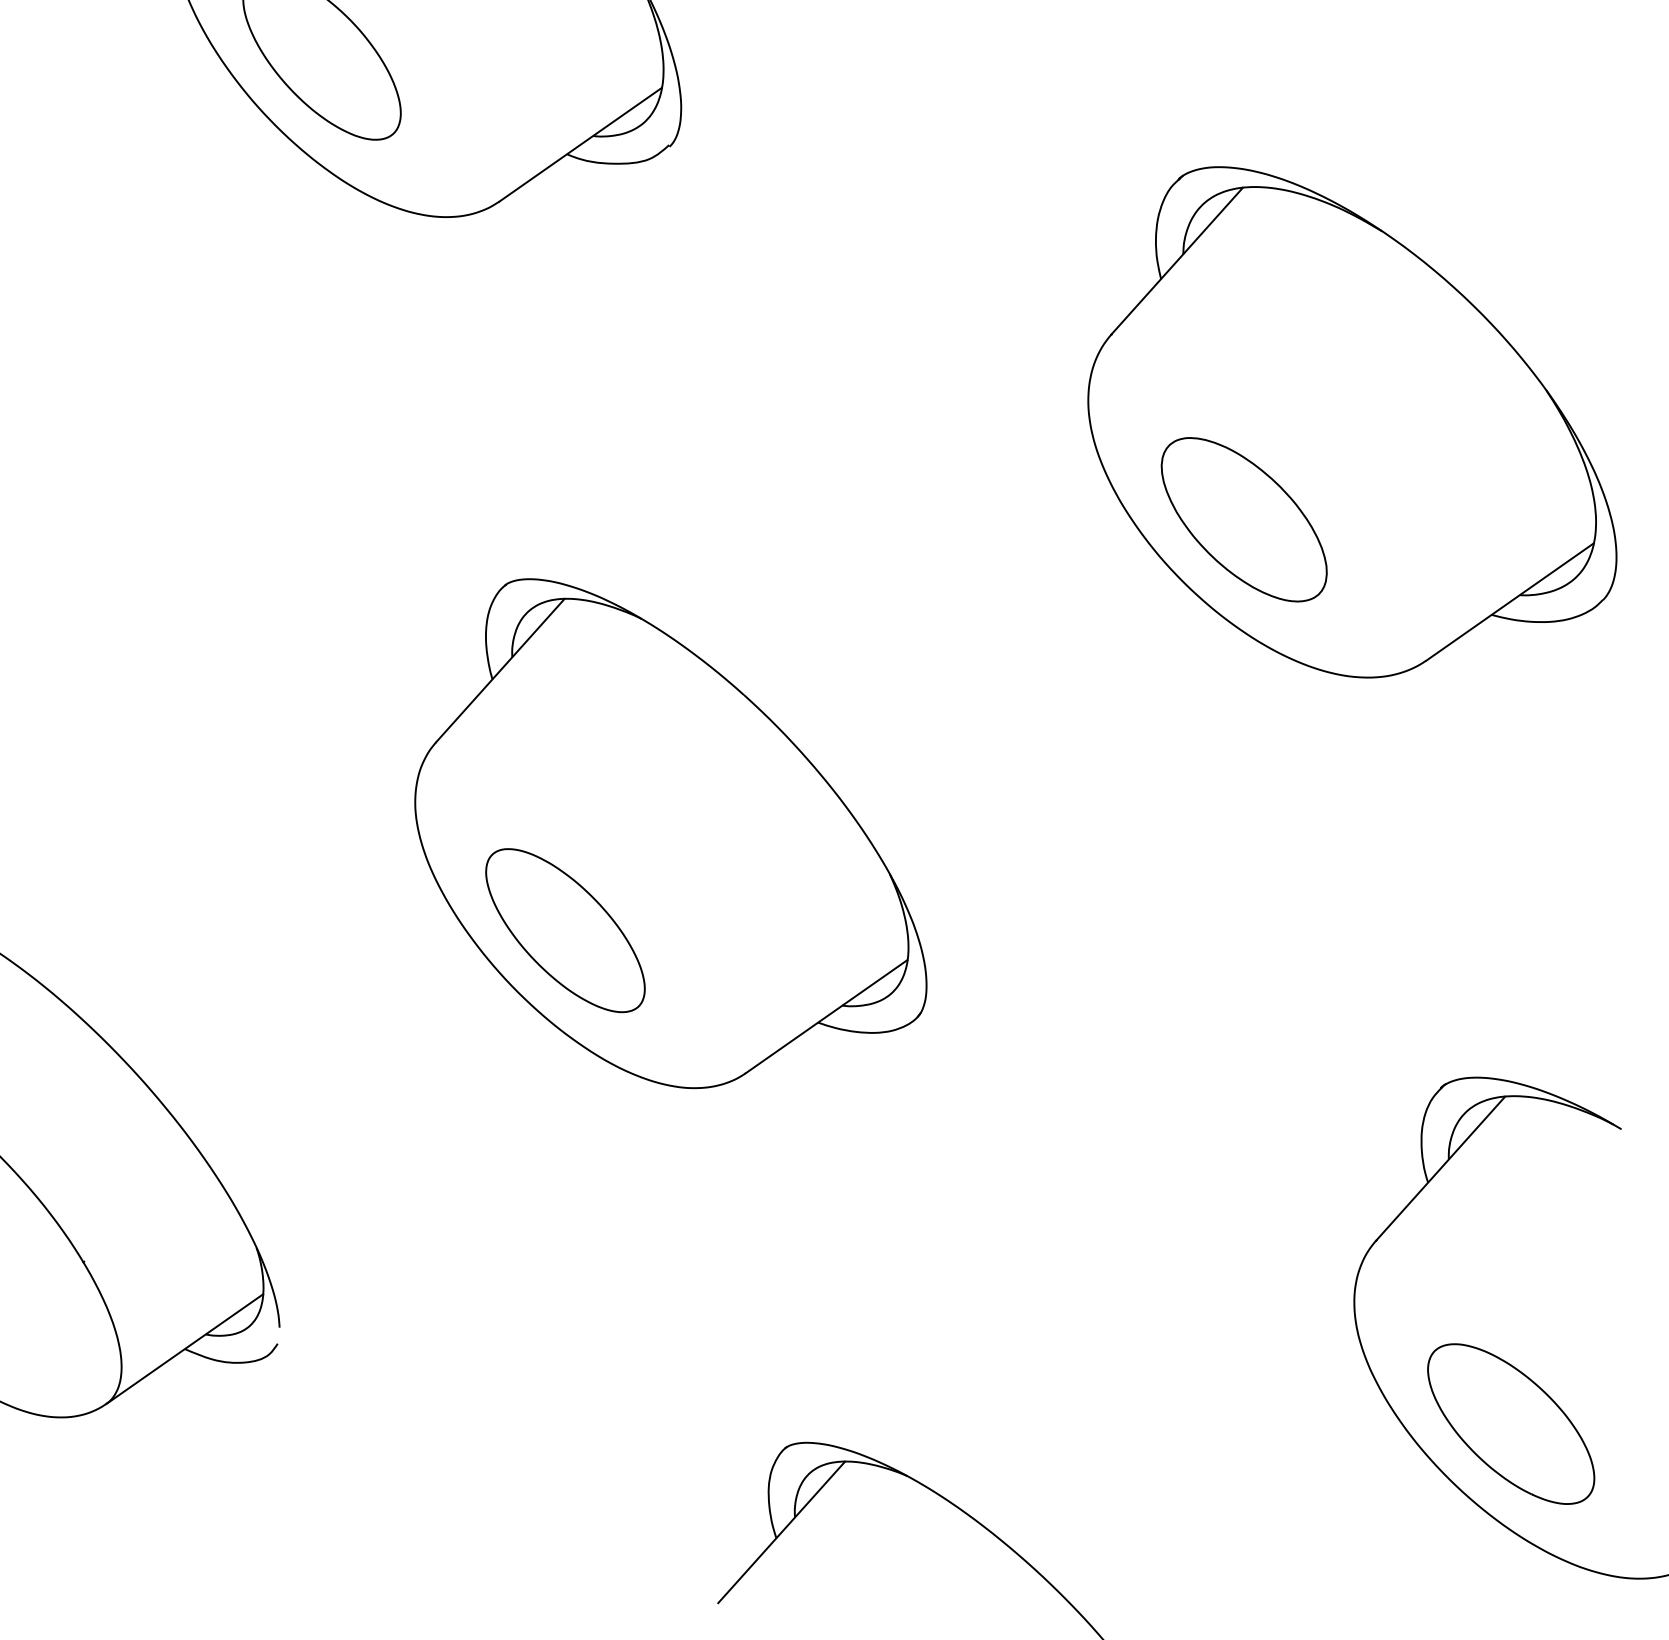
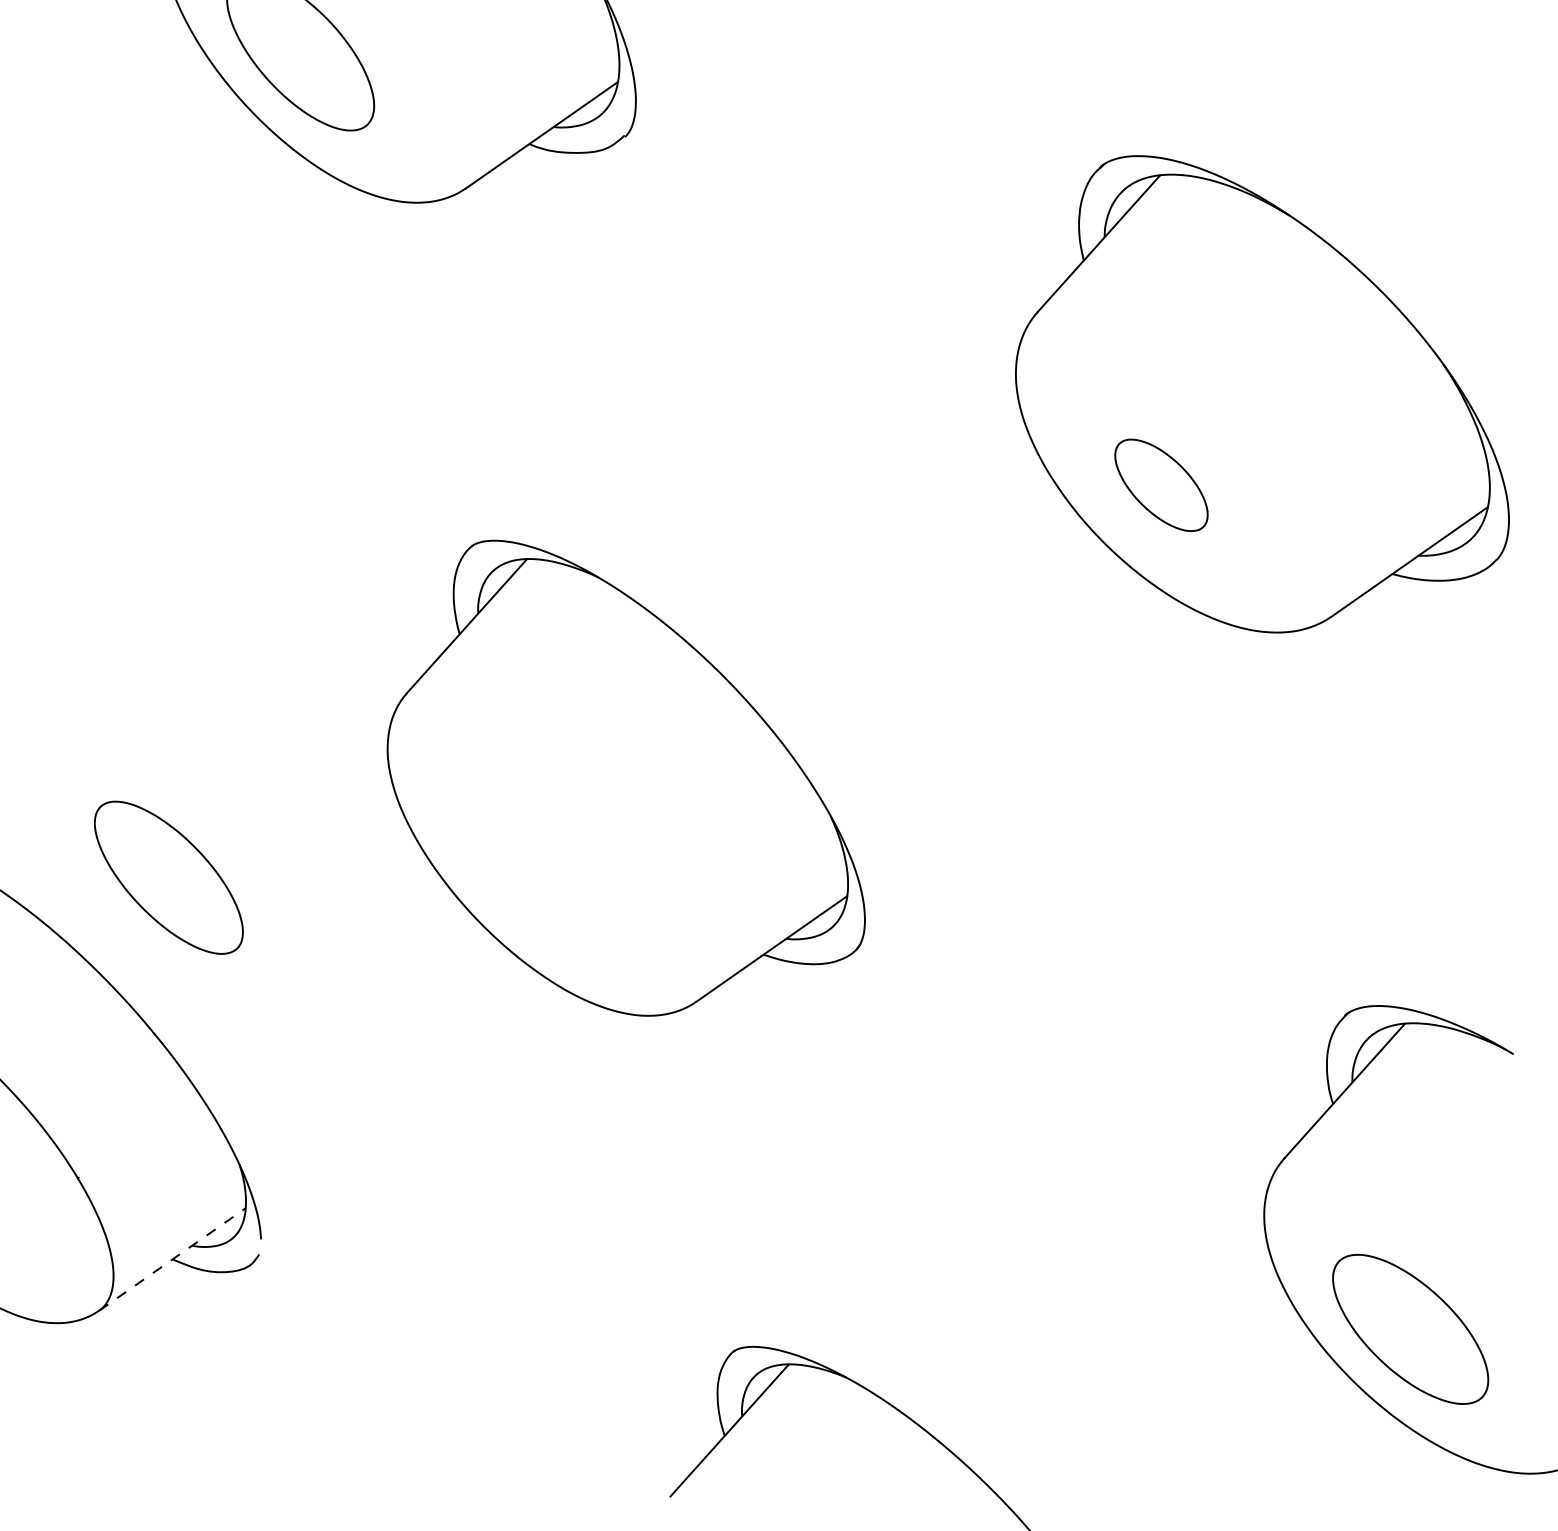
part: (1244, 520) -> (1161, 485), size x0.6
part: (565, 930) -> (168, 877), moved
line: (184, 1349) -> (172, 1259), solid -> dashed

